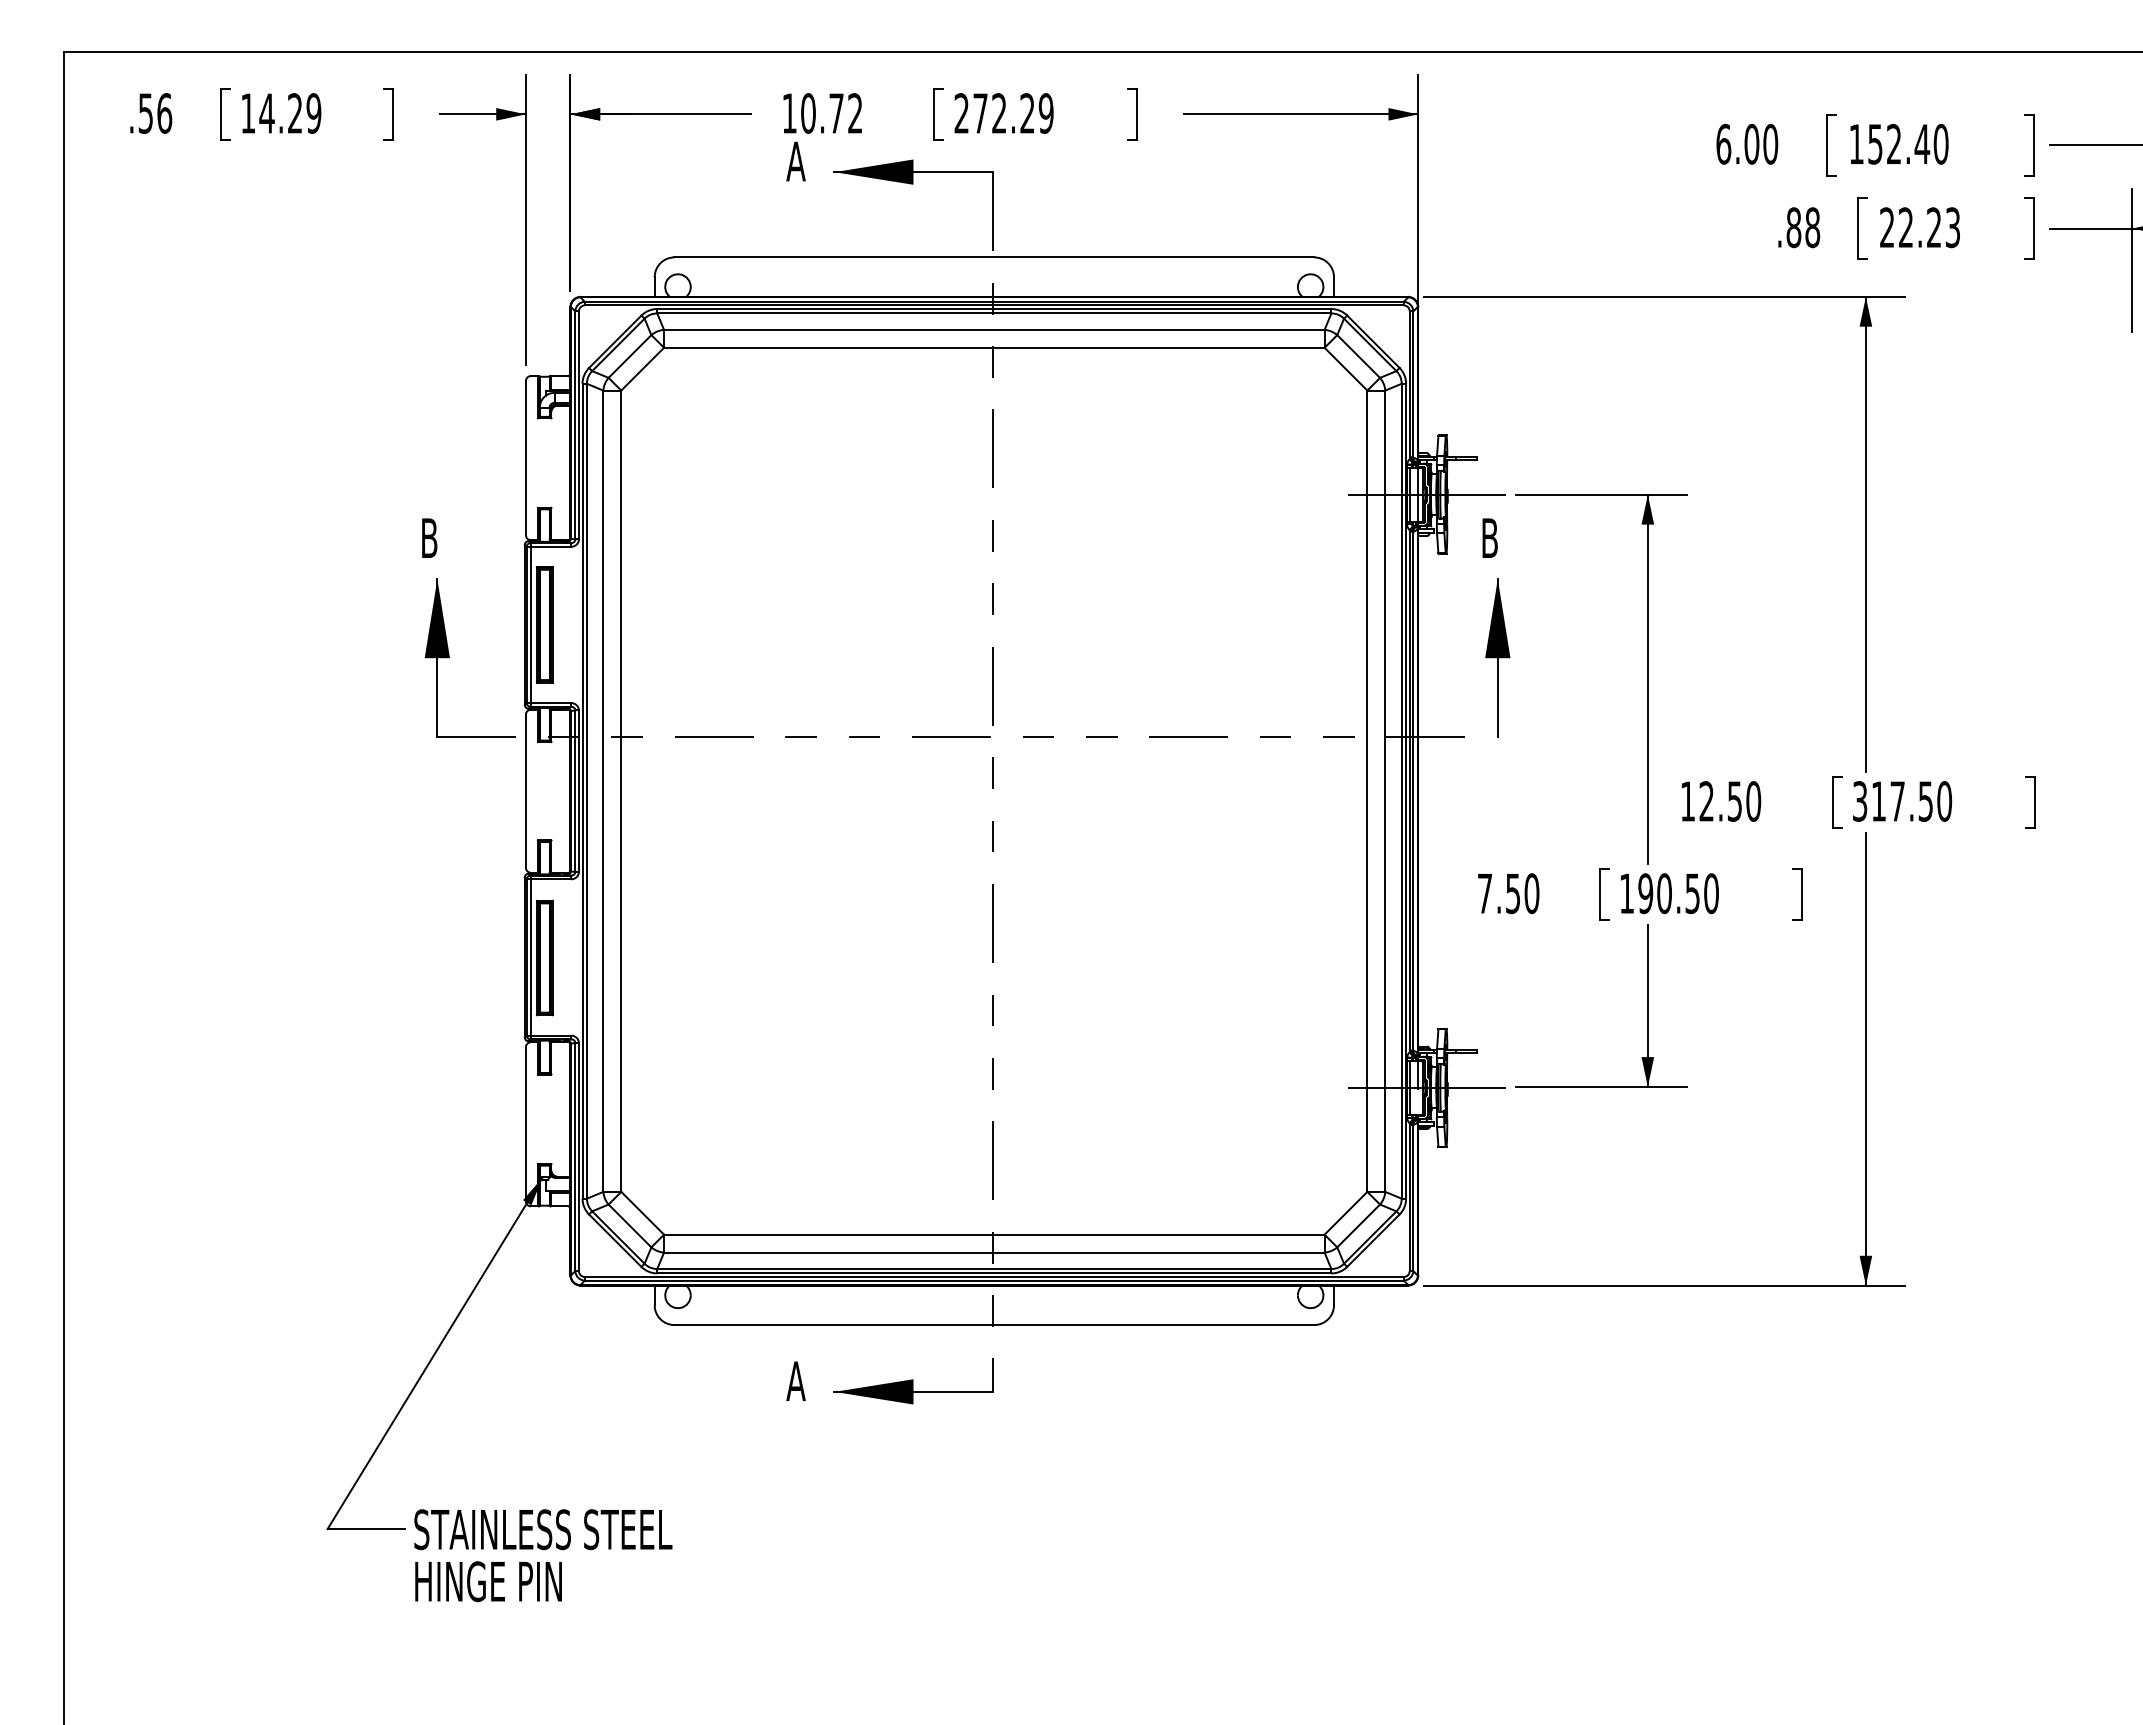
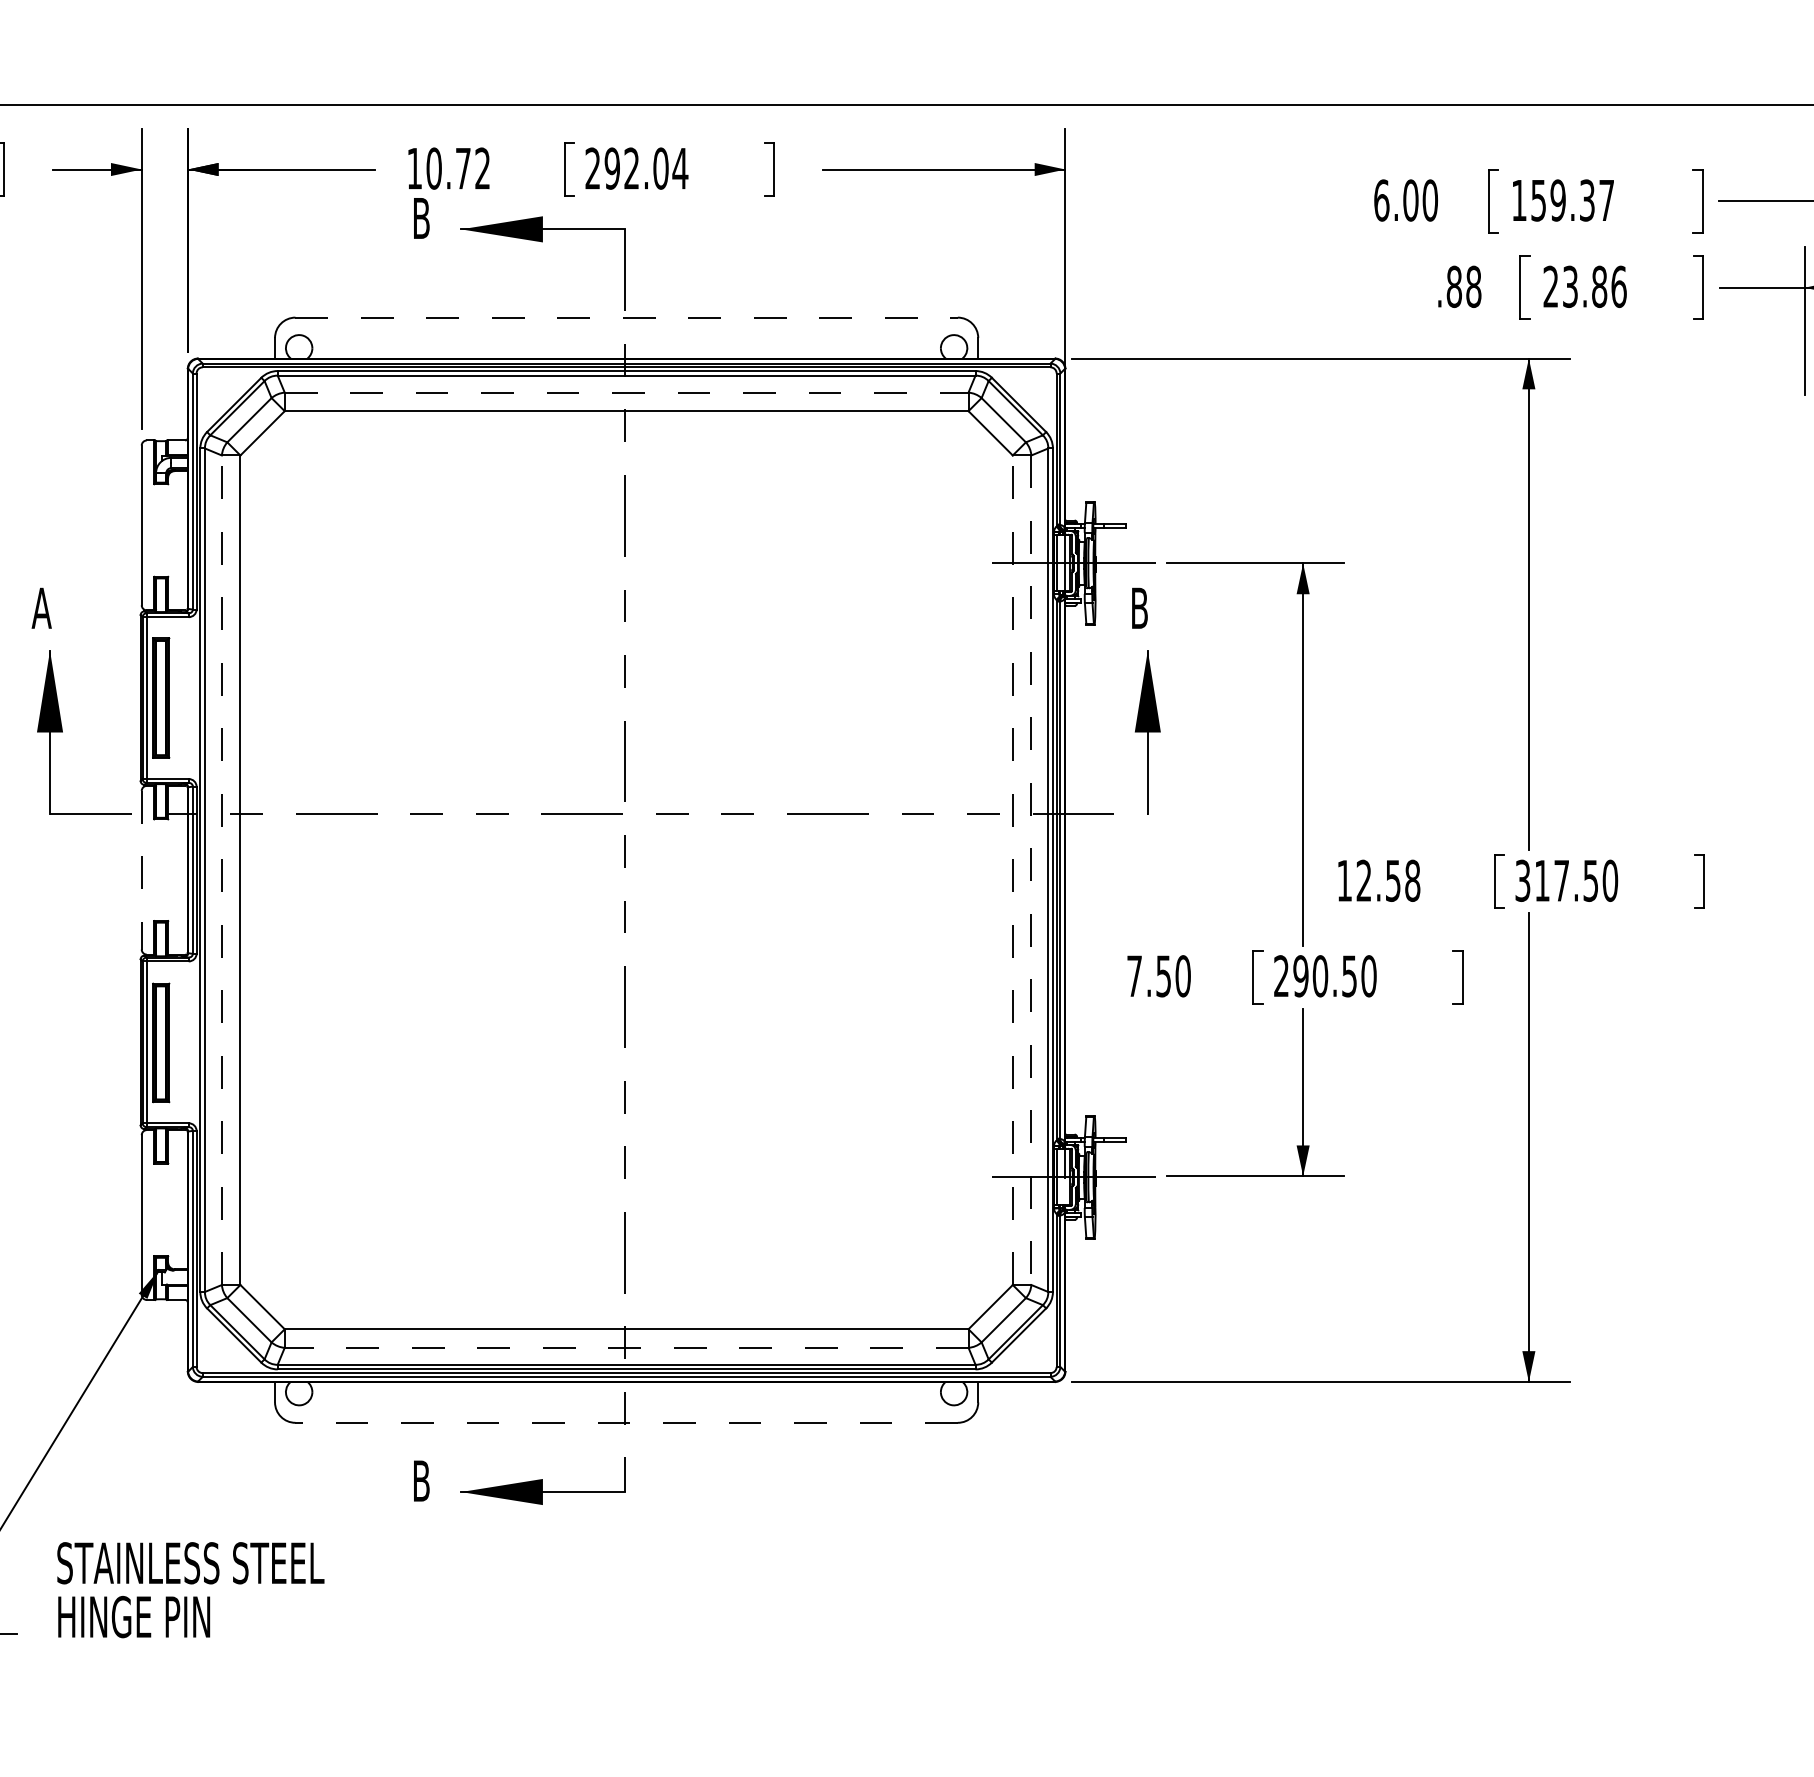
text: (1013, 113) -> (646, 168), 272.29 -> 292.04
text: (1917, 143) -> (1582, 199), 152.40 -> 159.37
text: (795, 161) -> (420, 218), A -> B
text: (1929, 227) -> (1594, 286), 22.23 -> 23.86
line: (994, 257) -> (626, 317), solid -> dashed
line: (994, 329) -> (626, 392), solid -> dashed
text: (429, 537) -> (41, 607), B -> A
line: (525, 791) -> (141, 870), solid -> dashed
line: (603, 791) -> (222, 870), solid -> dashed
line: (1367, 791) -> (1012, 870), solid -> dashed
line: (1385, 791) -> (1031, 870), solid -> dashed
text: (1753, 801) -> (1412, 880), 12.50 -> 12.58
text: (1626, 893) -> (1281, 976), 190.50 -> 290.50
line: (993, 1252) -> (625, 1347), solid -> dashed
line: (994, 1325) -> (626, 1423), solid -> dashed
text: (795, 1381) -> (420, 1481), A -> B
text: (543, 1555) -> (190, 1589), moved

